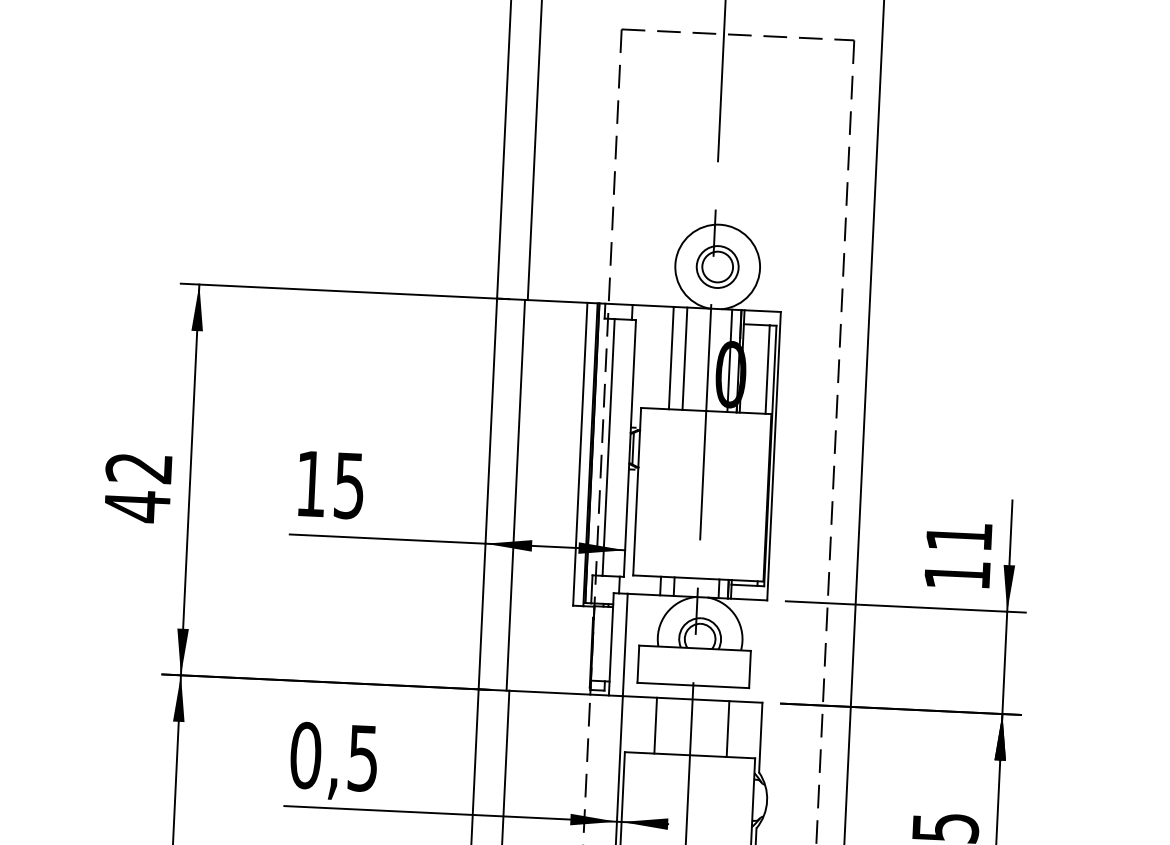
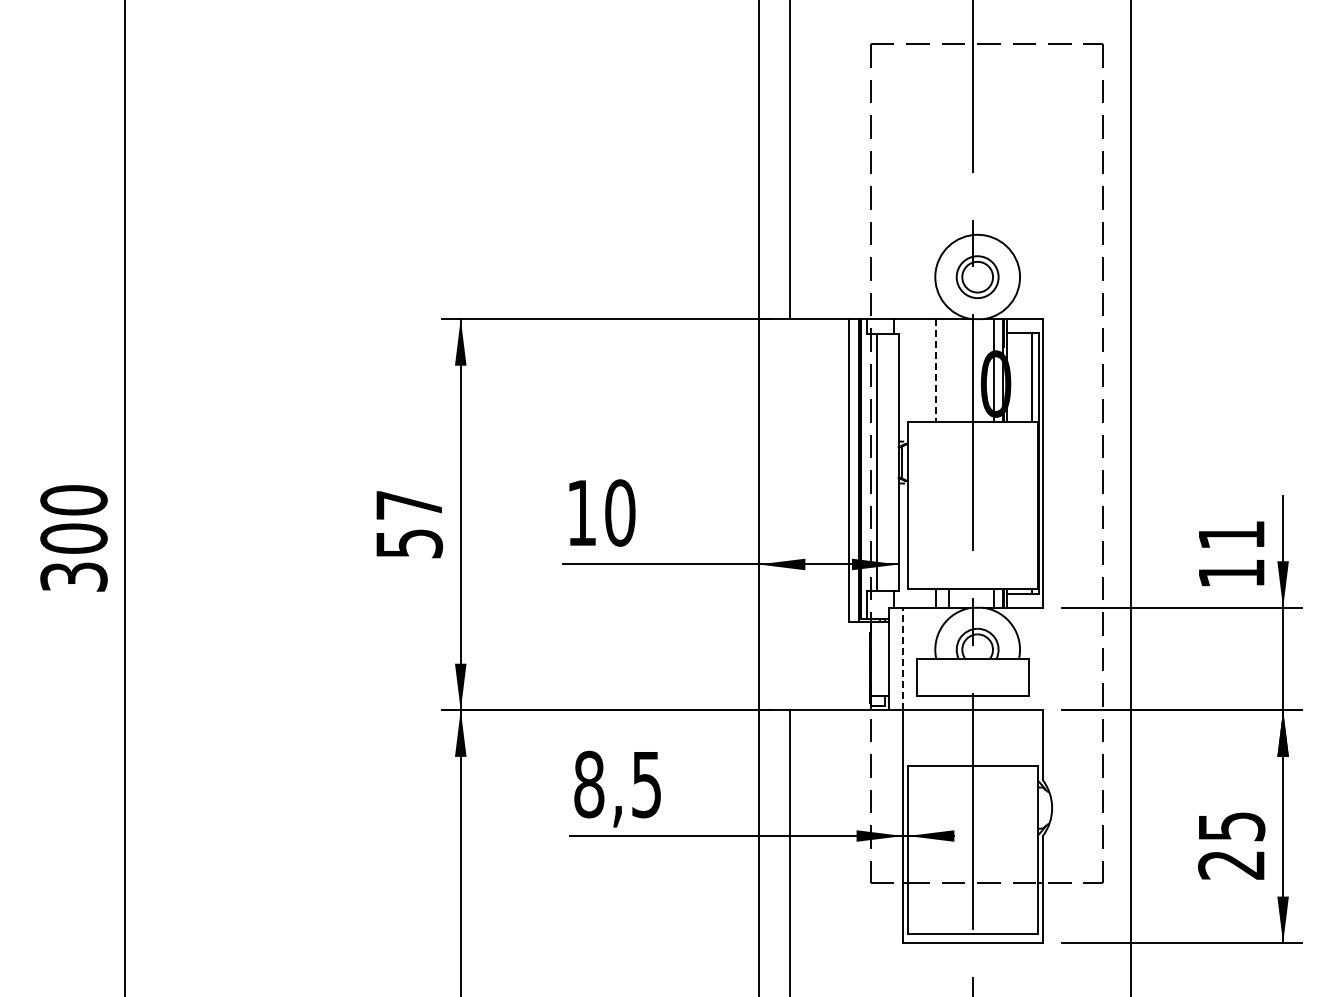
line: (671, 358) -> (935, 370), solid -> dashed
line: (685, 358) -> (949, 370), removed
text: (349, 485) -> (620, 512), 15 -> 10
text: (138, 488) -> (409, 525), 42 -> 57
line: (515, 495) -> (786, 514), removed
line: (625, 644) -> (903, 658), solid -> dashed
line: (655, 725) -> (937, 738), removed
line: (727, 729) -> (1009, 738), removed
text: (306, 755) -> (589, 784), 0,5 -> 8,5

